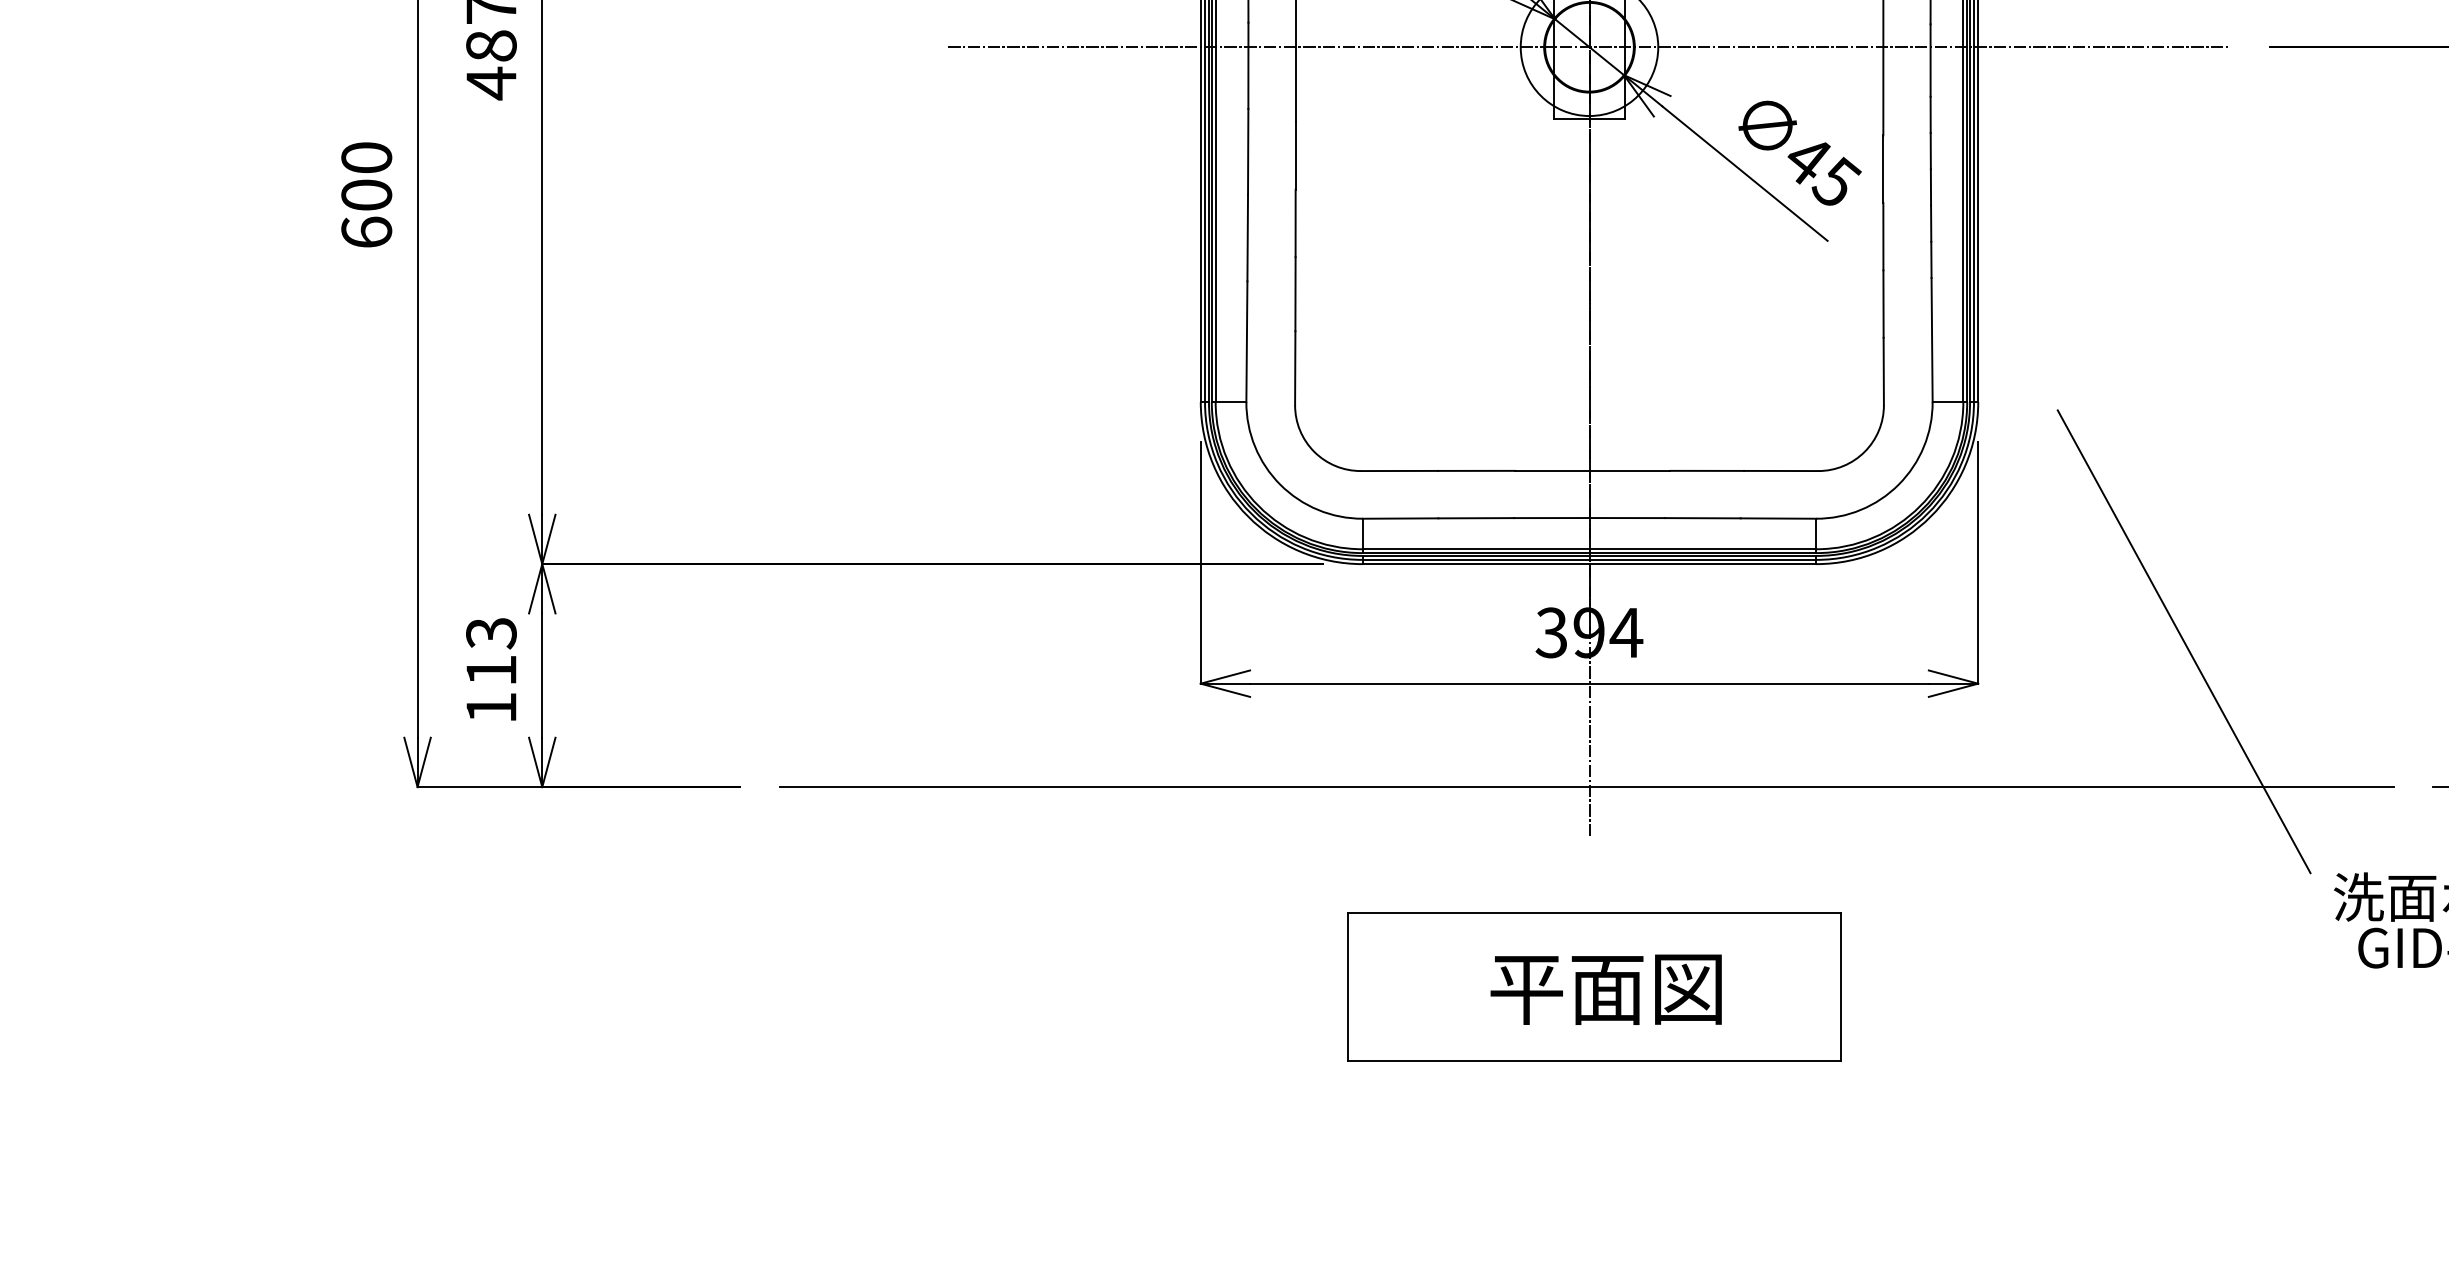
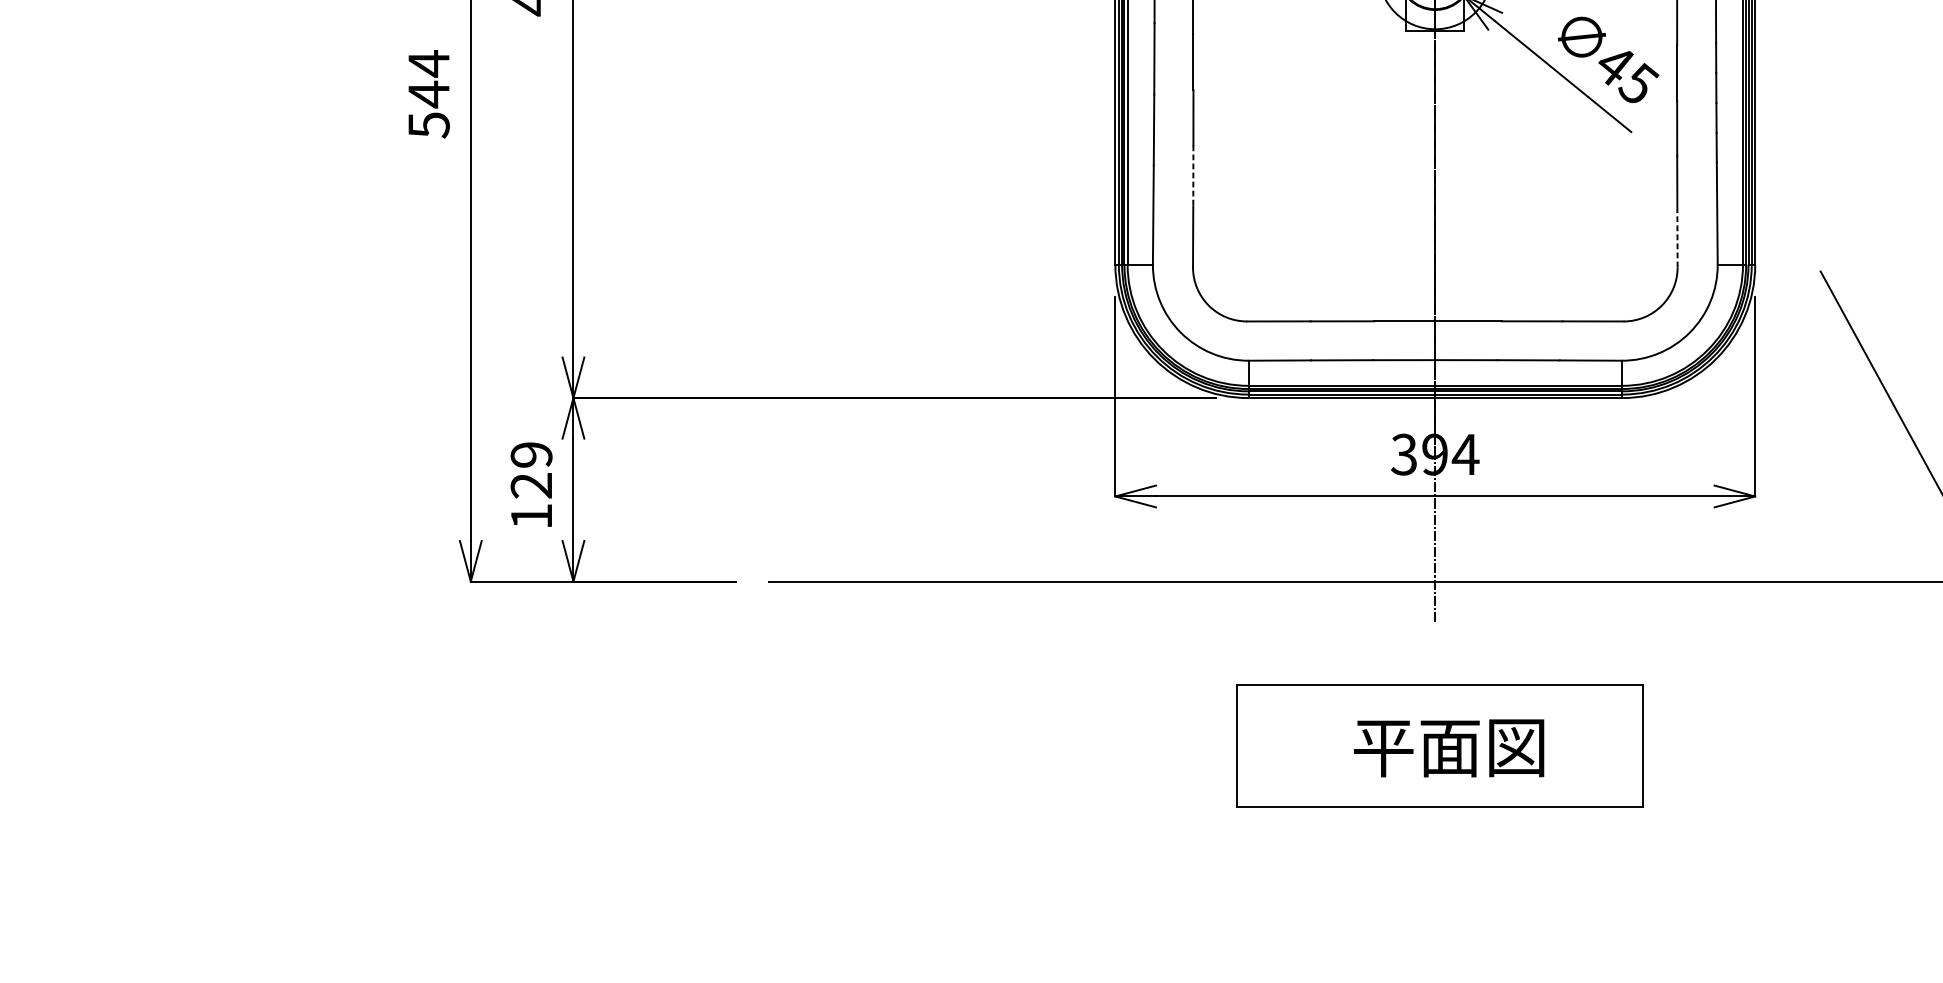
text: (366, 195) -> (428, 94), 600 -> 544
line: (1295, 294) -> (1193, 176), solid -> dashed
line: (1883, 371) -> (1677, 239), solid -> dashed
text: (491, 652) -> (531, 470), 113 -> 129

